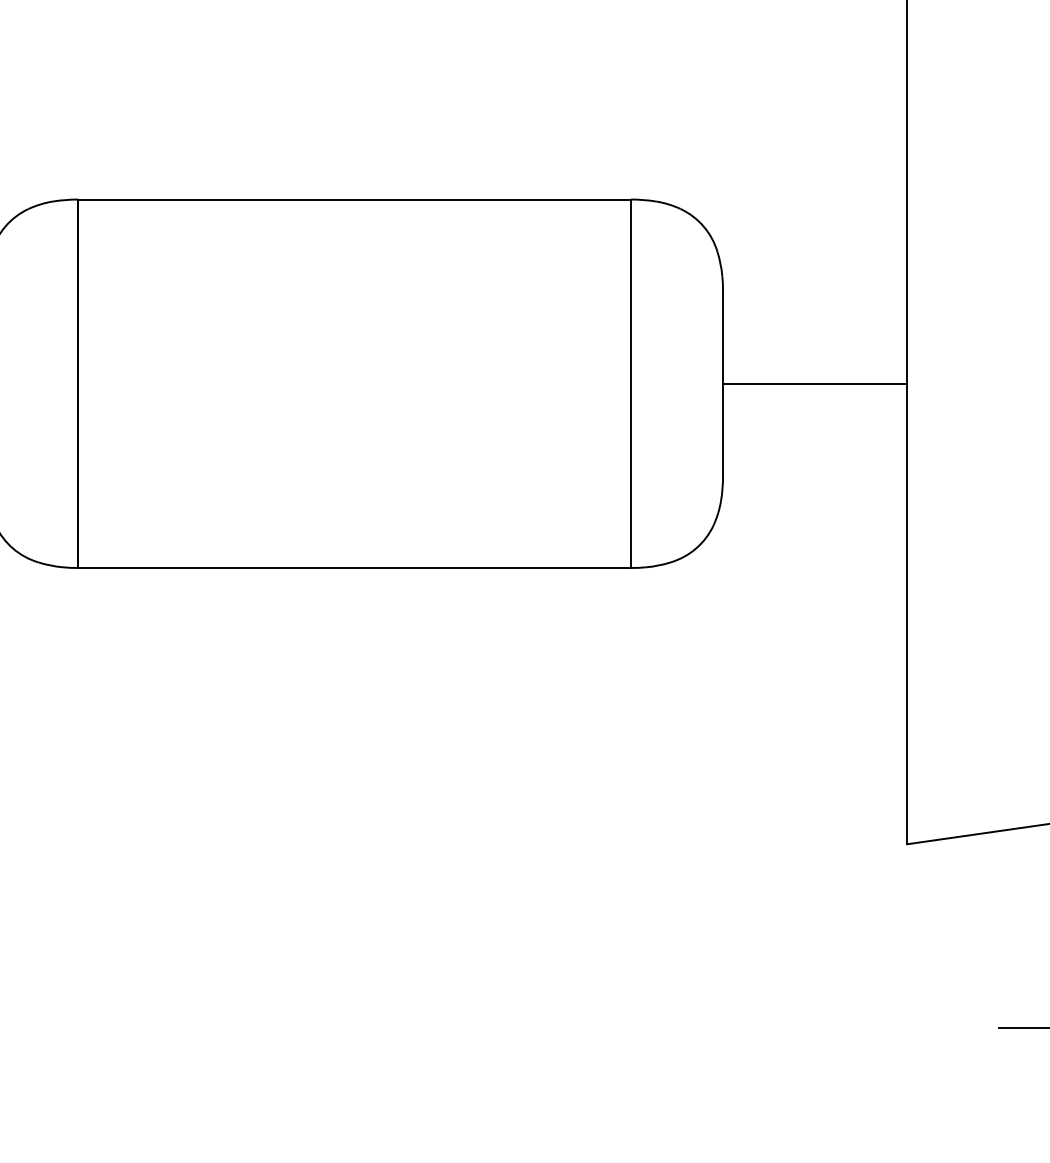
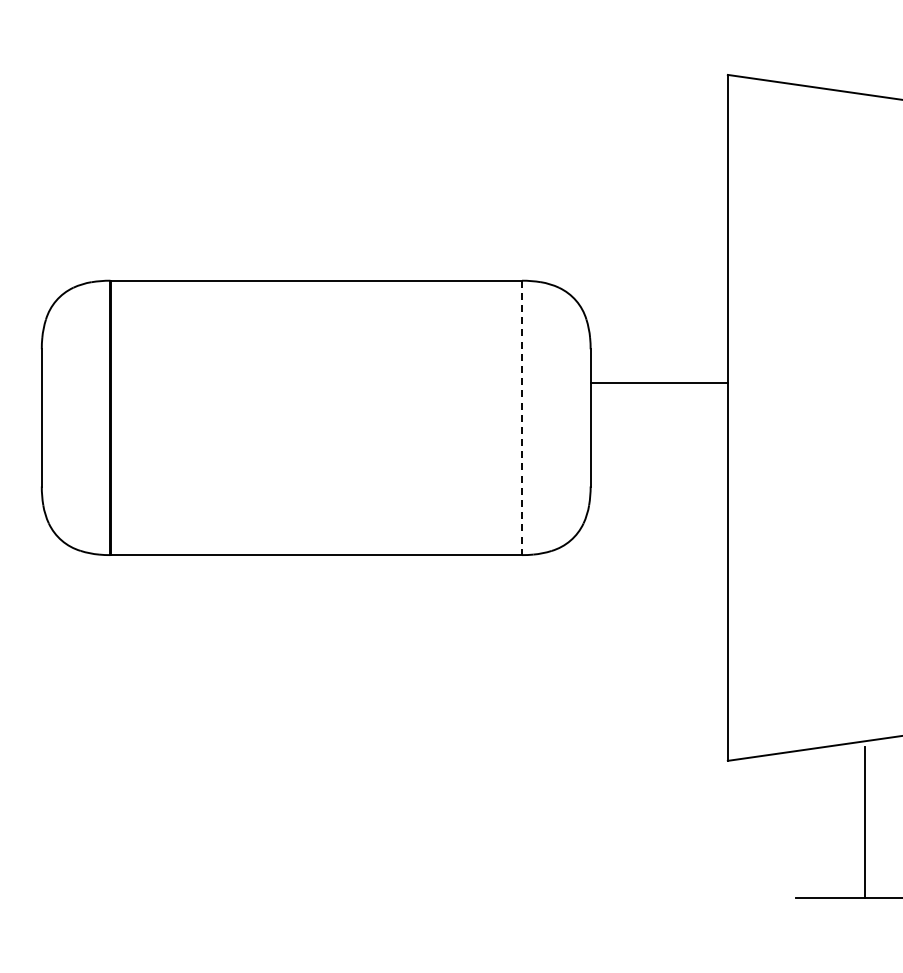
line: (814, 383) -> (658, 382), moved
line: (631, 384) -> (522, 418), solid -> dashed

